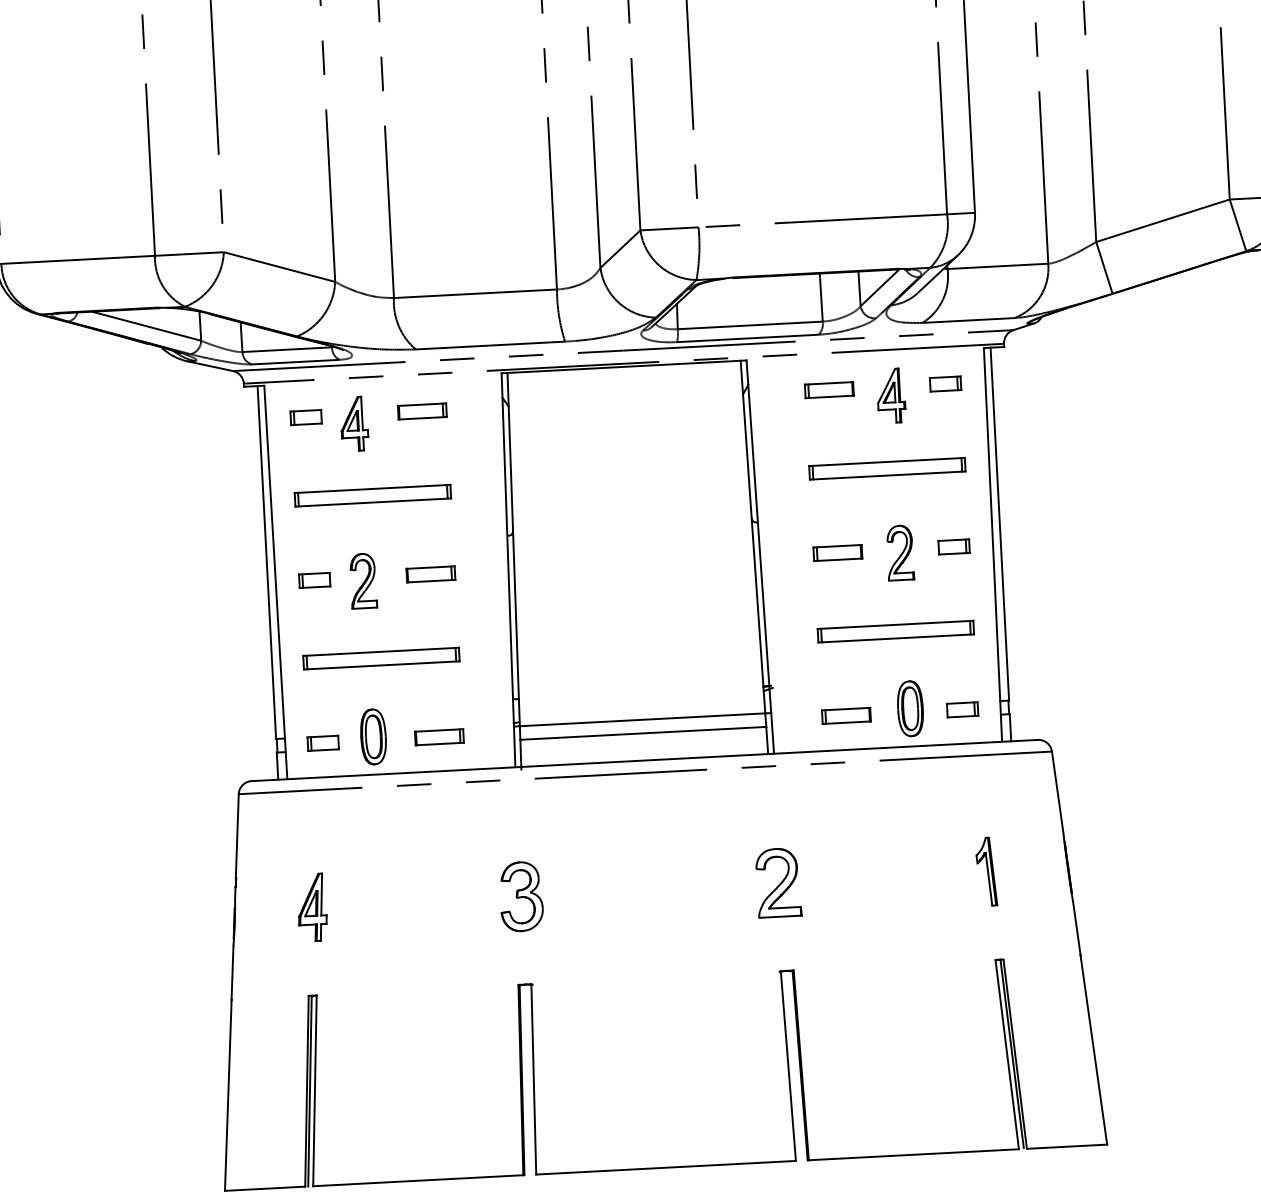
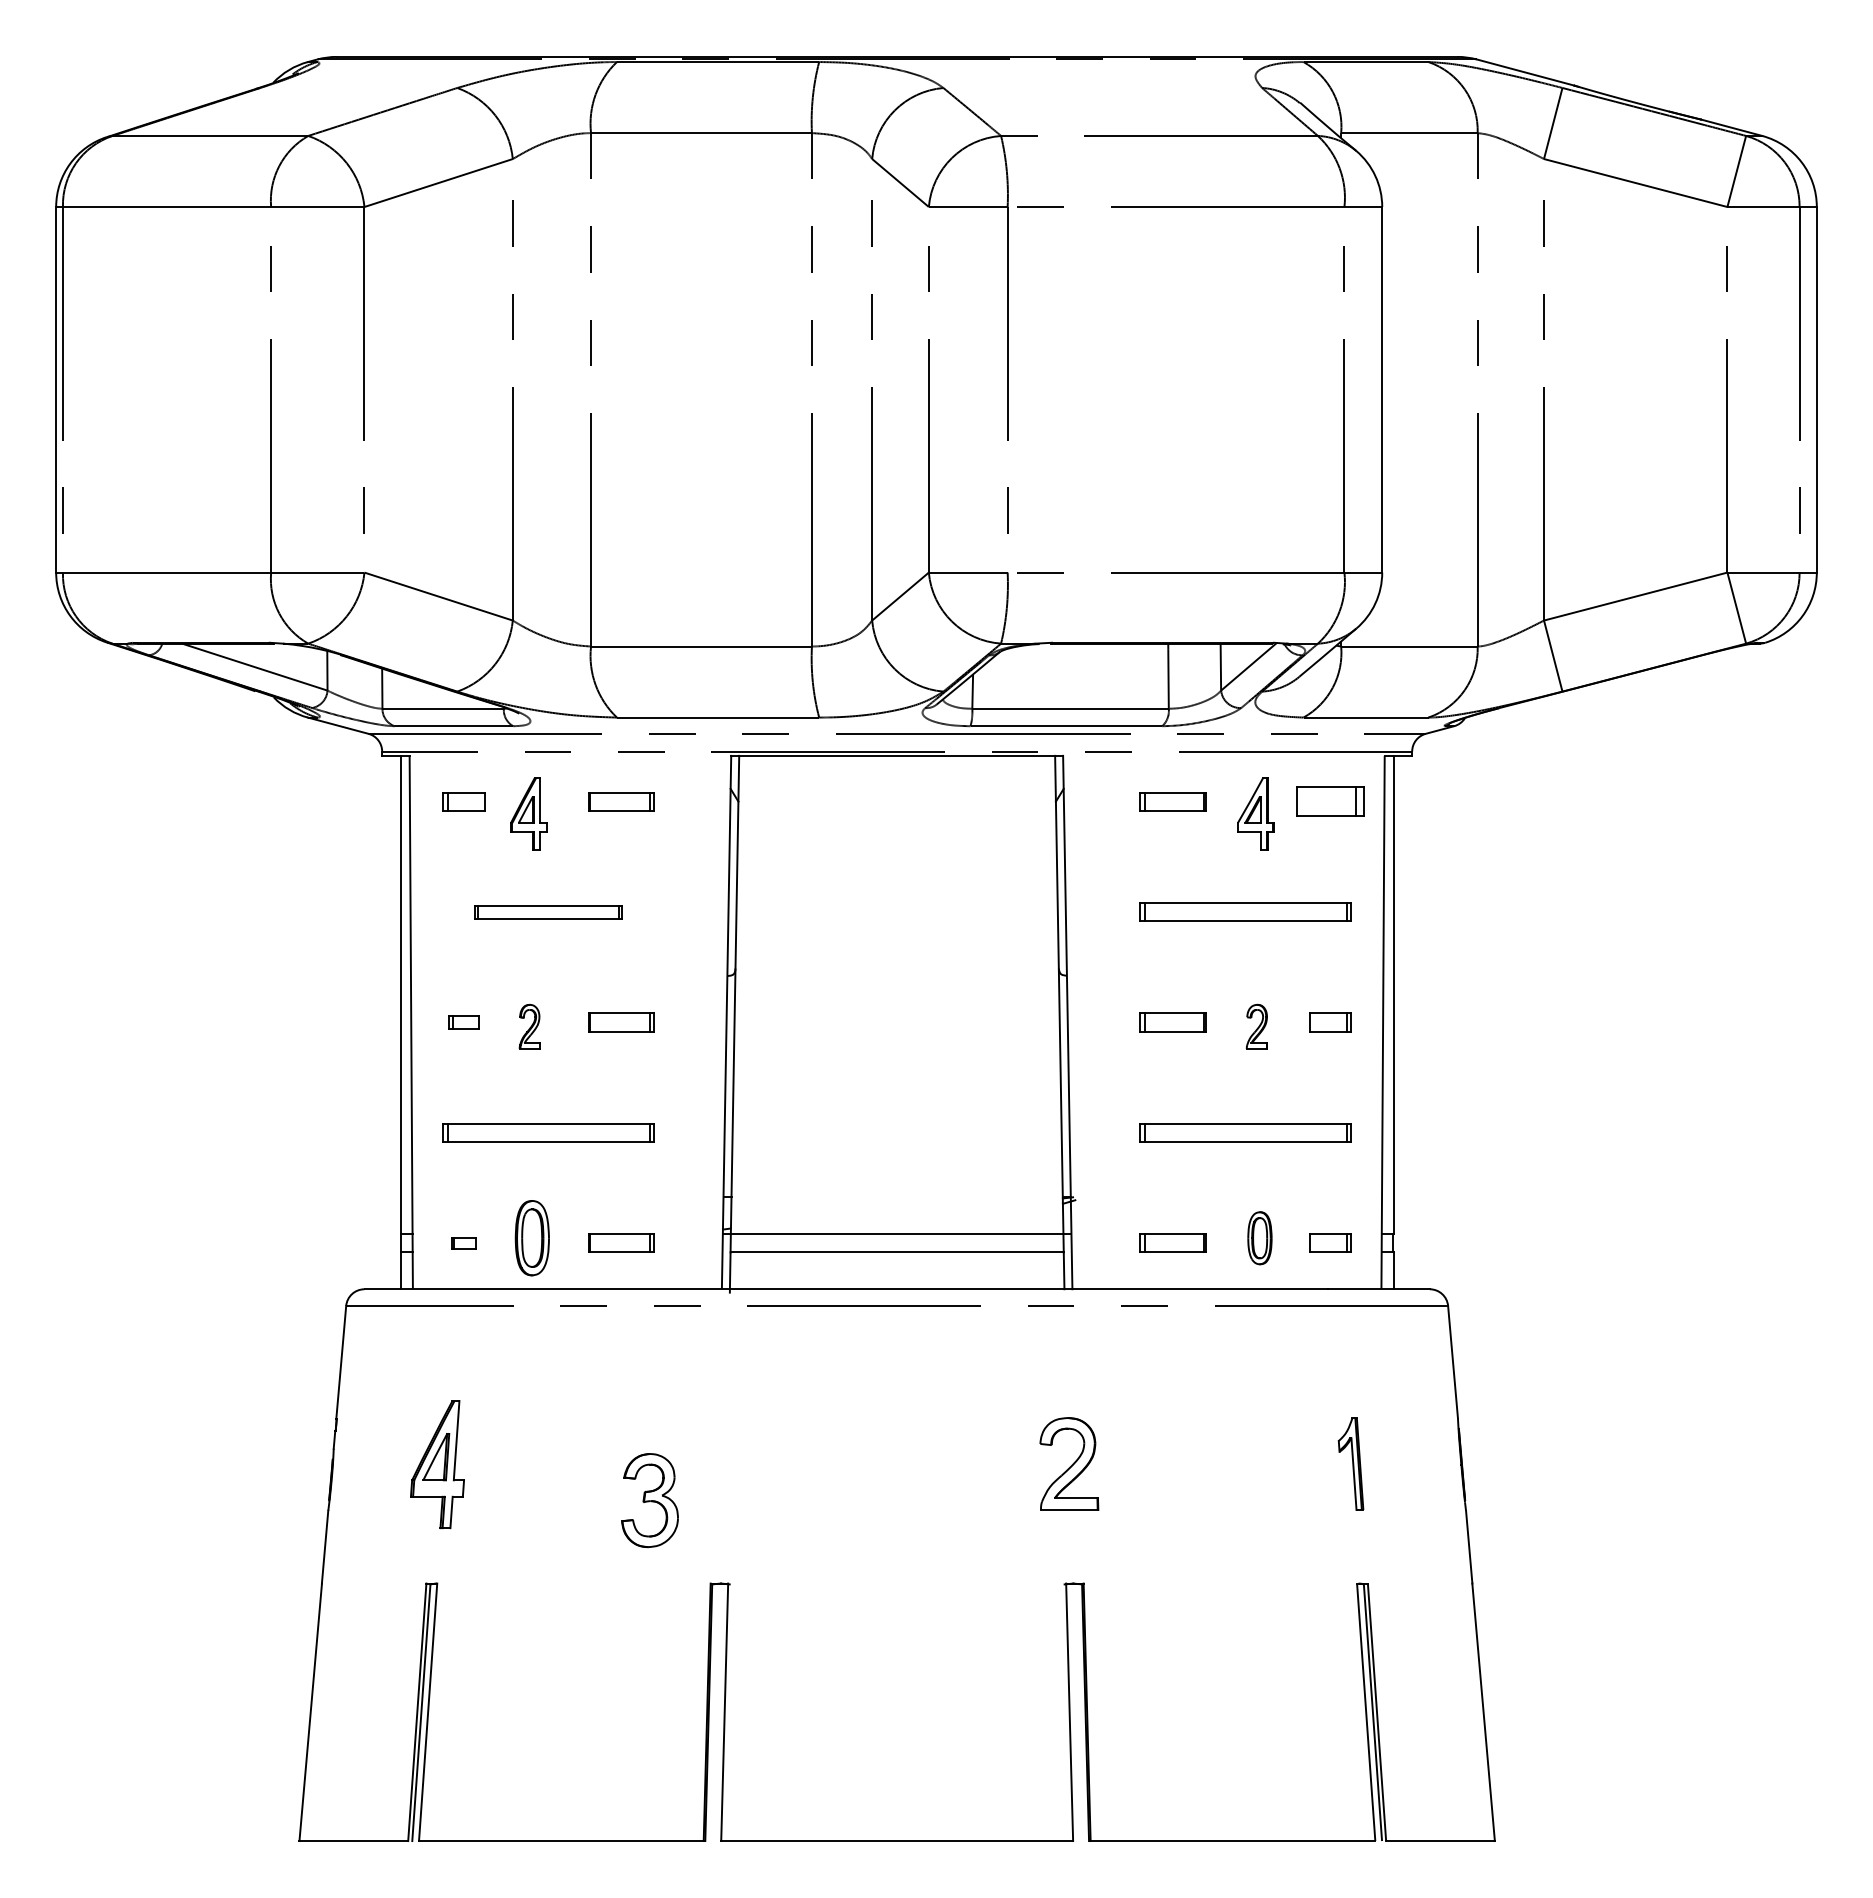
part: (945, 383) -> (1330, 801), size x1.6
part: (372, 495) -> (548, 911), size x0.7
part: (899, 552) -> (1256, 1026), size x0.6
part: (314, 580) -> (463, 1022), size x0.7
part: (363, 580) -> (529, 1026), size x0.6
part: (910, 709) -> (1259, 1238), size x0.7
part: (322, 742) -> (463, 1242), size x0.6
part: (521, 896) -> (649, 1500), moved
part: (312, 907) -> (437, 1464), size x1.4

